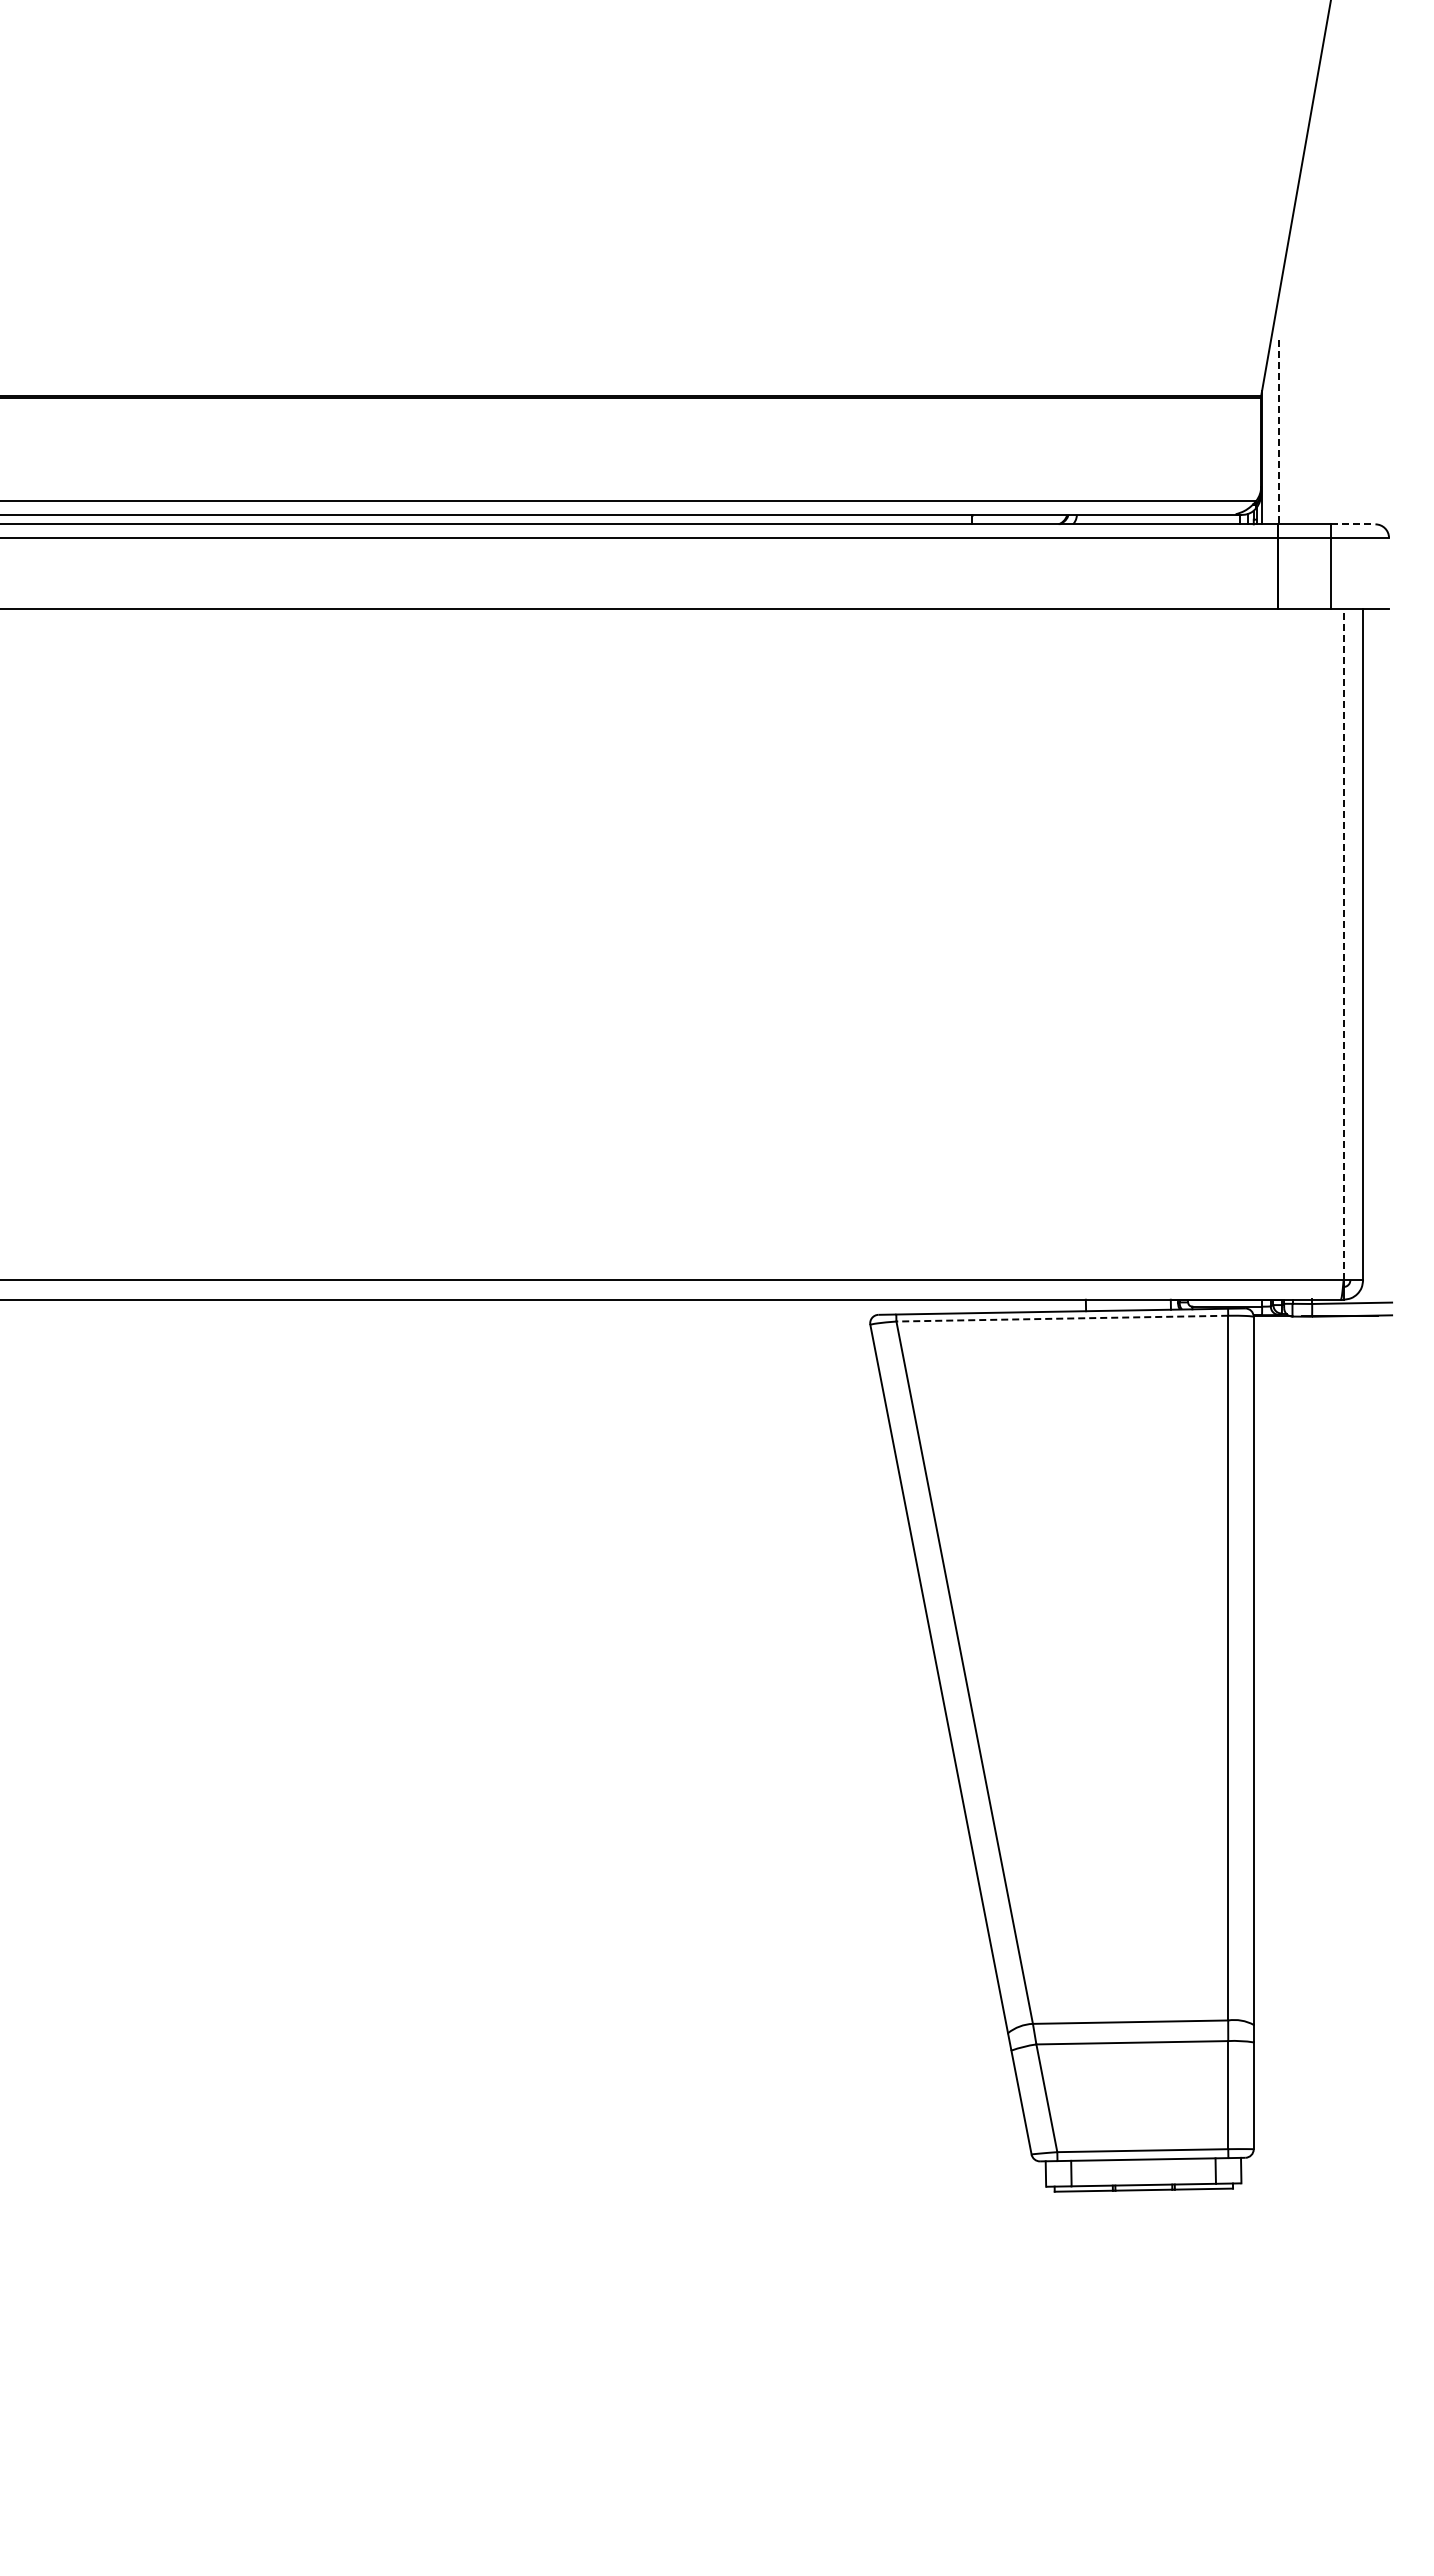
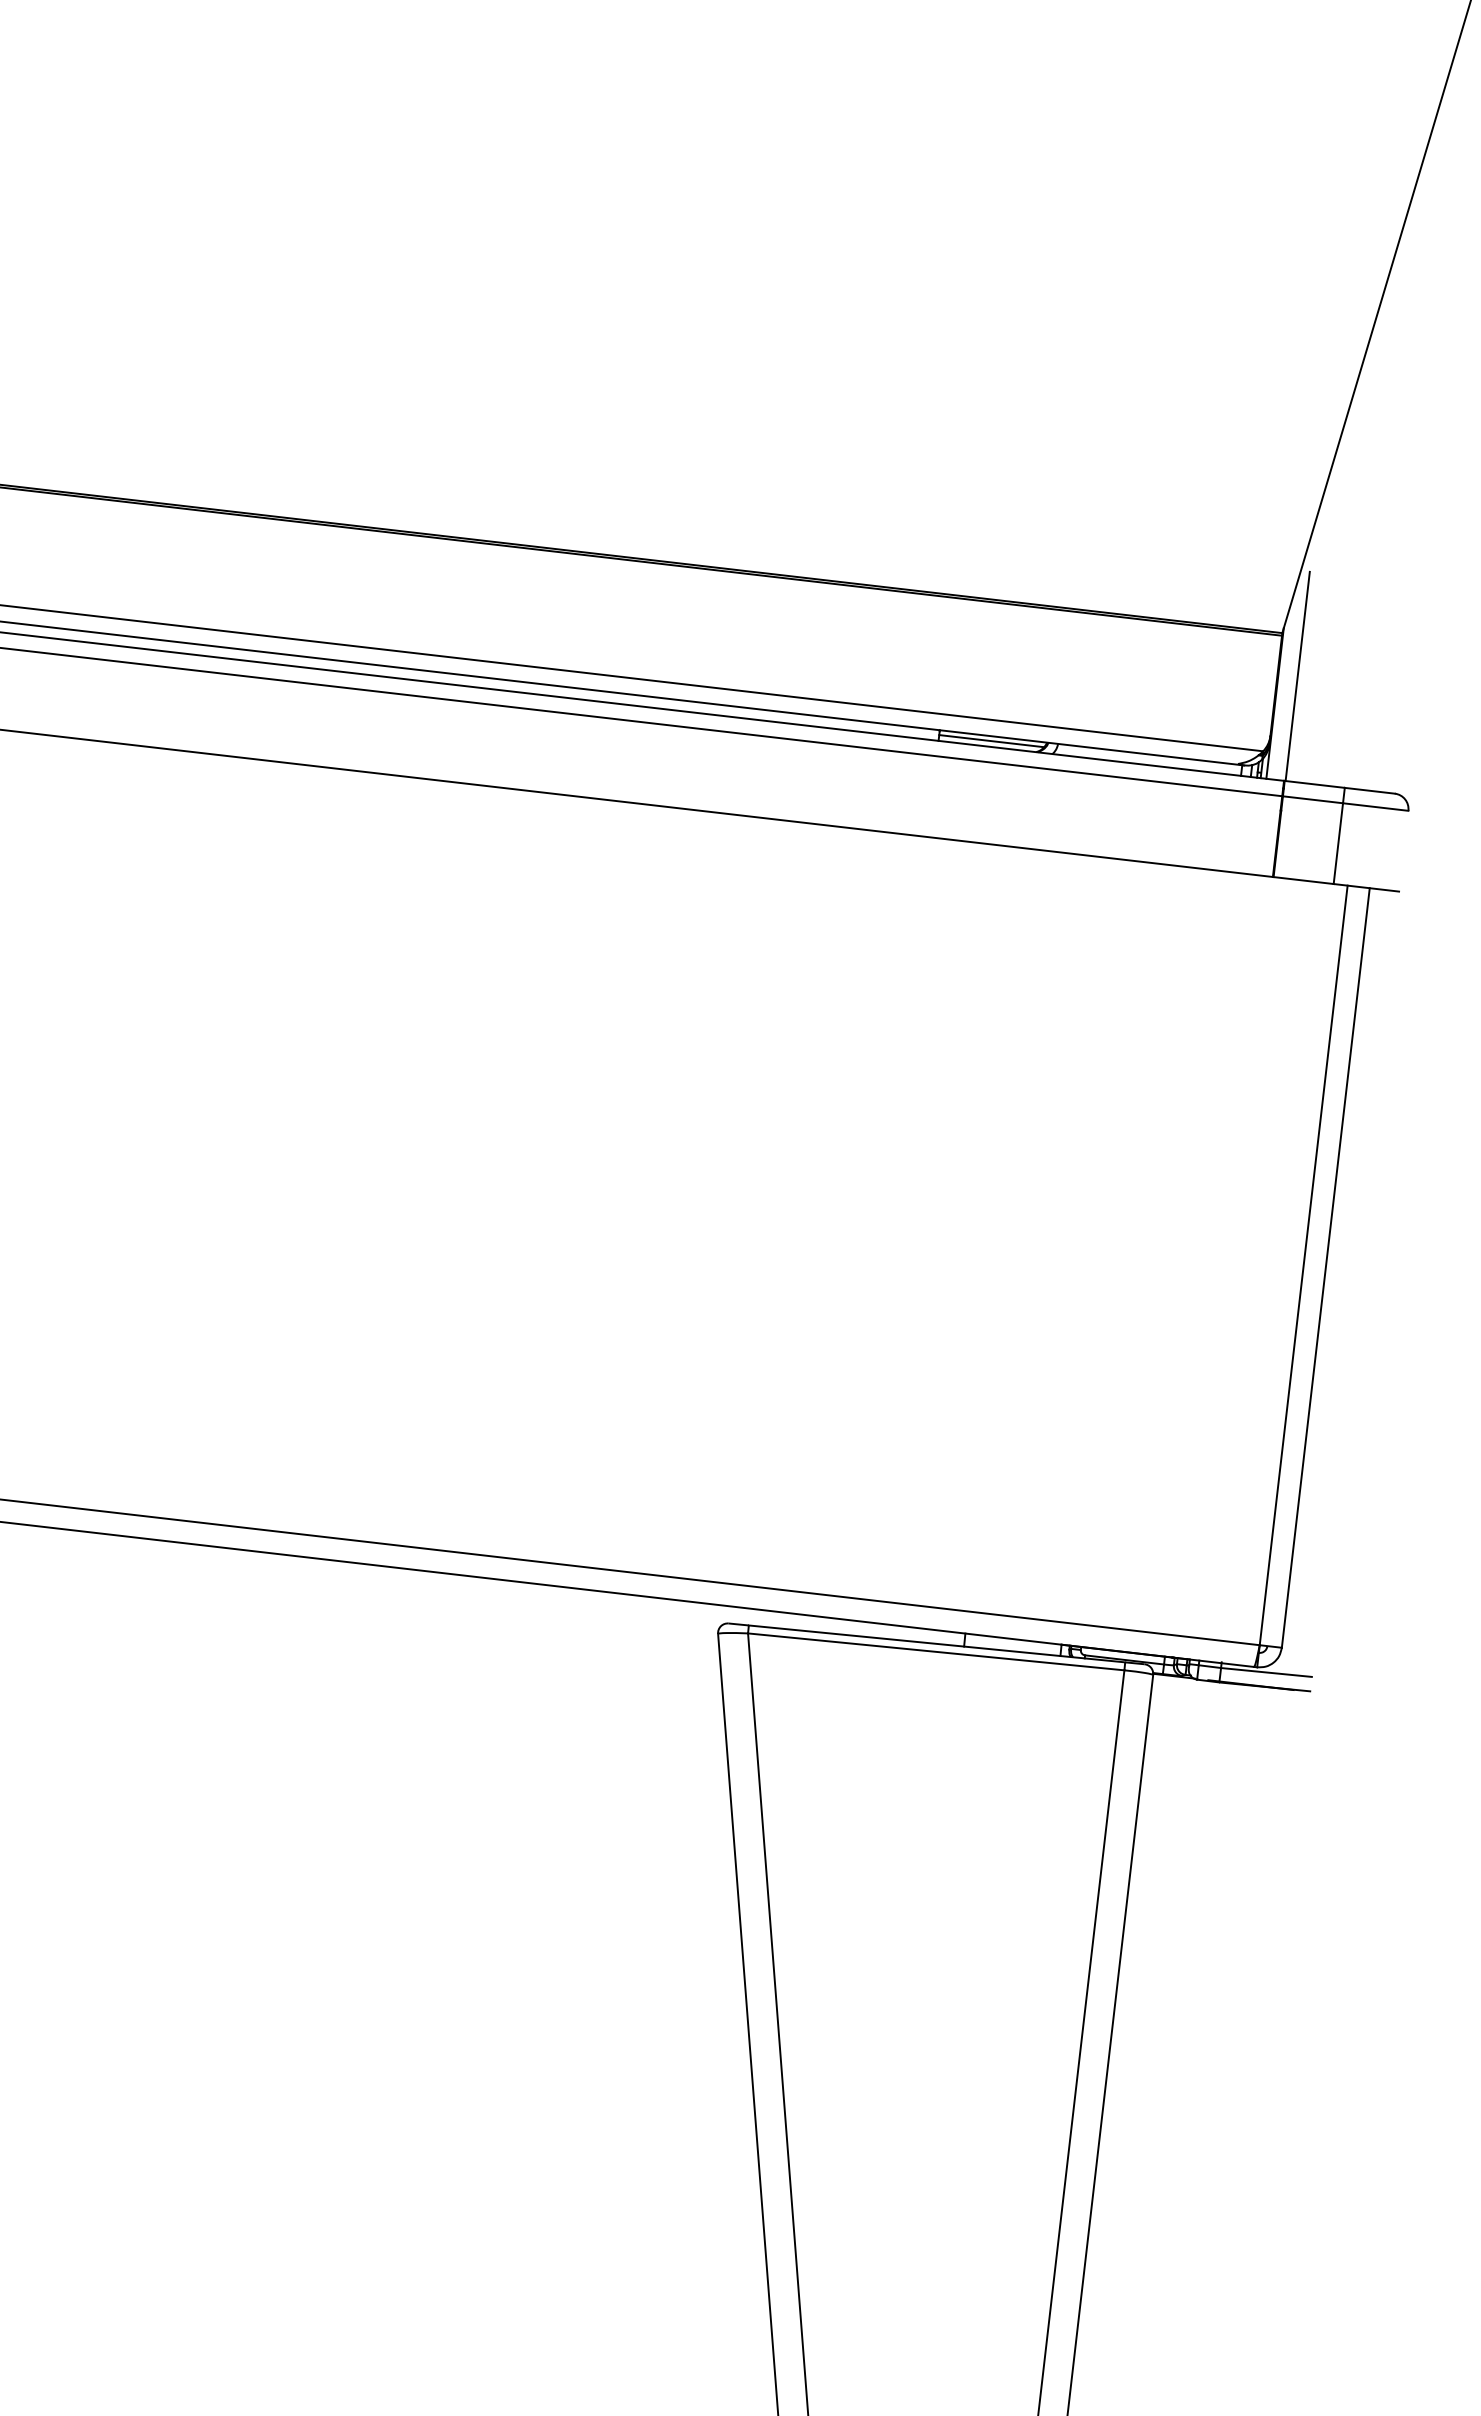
line: (1279, 432) -> (1298, 677), dashed -> solid
line: (1018, 519) -> (991, 741), added
line: (1353, 524) -> (1369, 790), dashed -> solid
line: (1343, 944) -> (1303, 1265), dashed -> solid
line: (1062, 1318) -> (936, 1651), dashed -> solid

